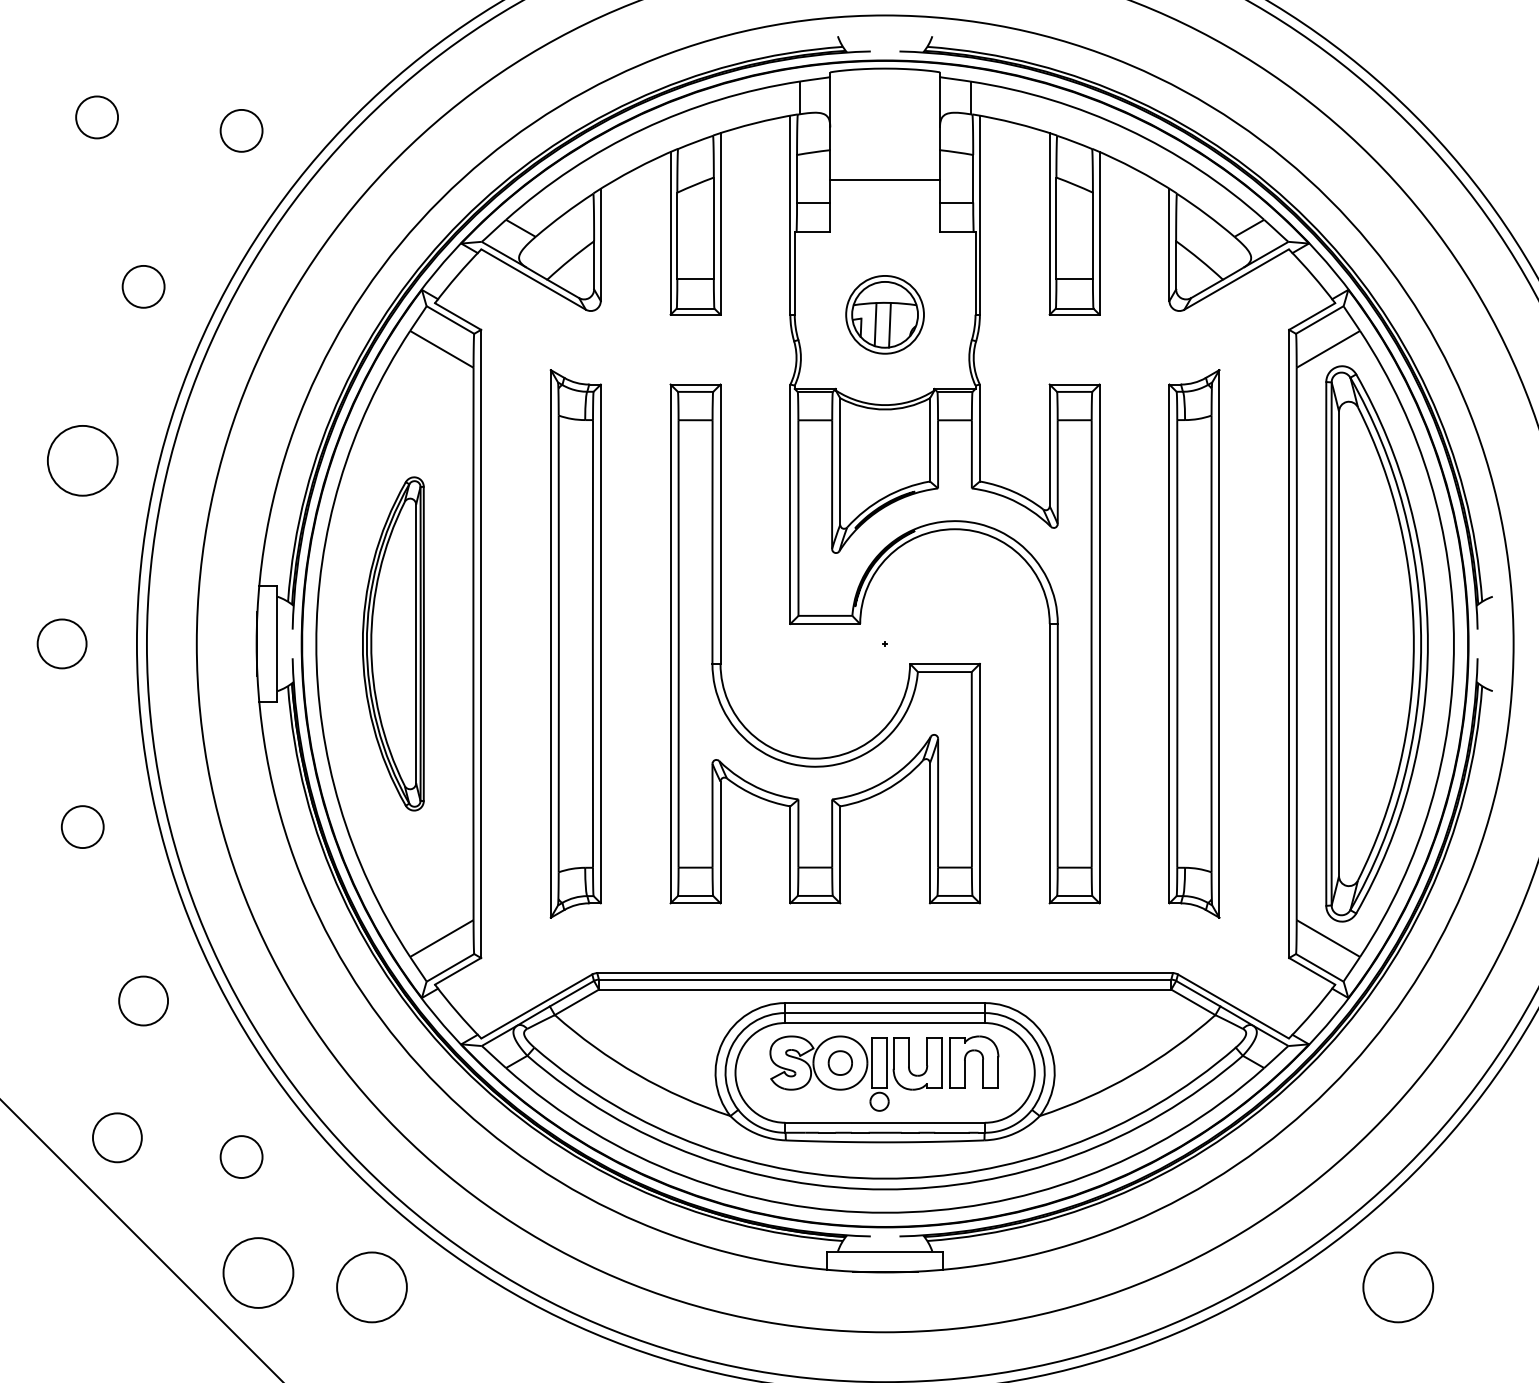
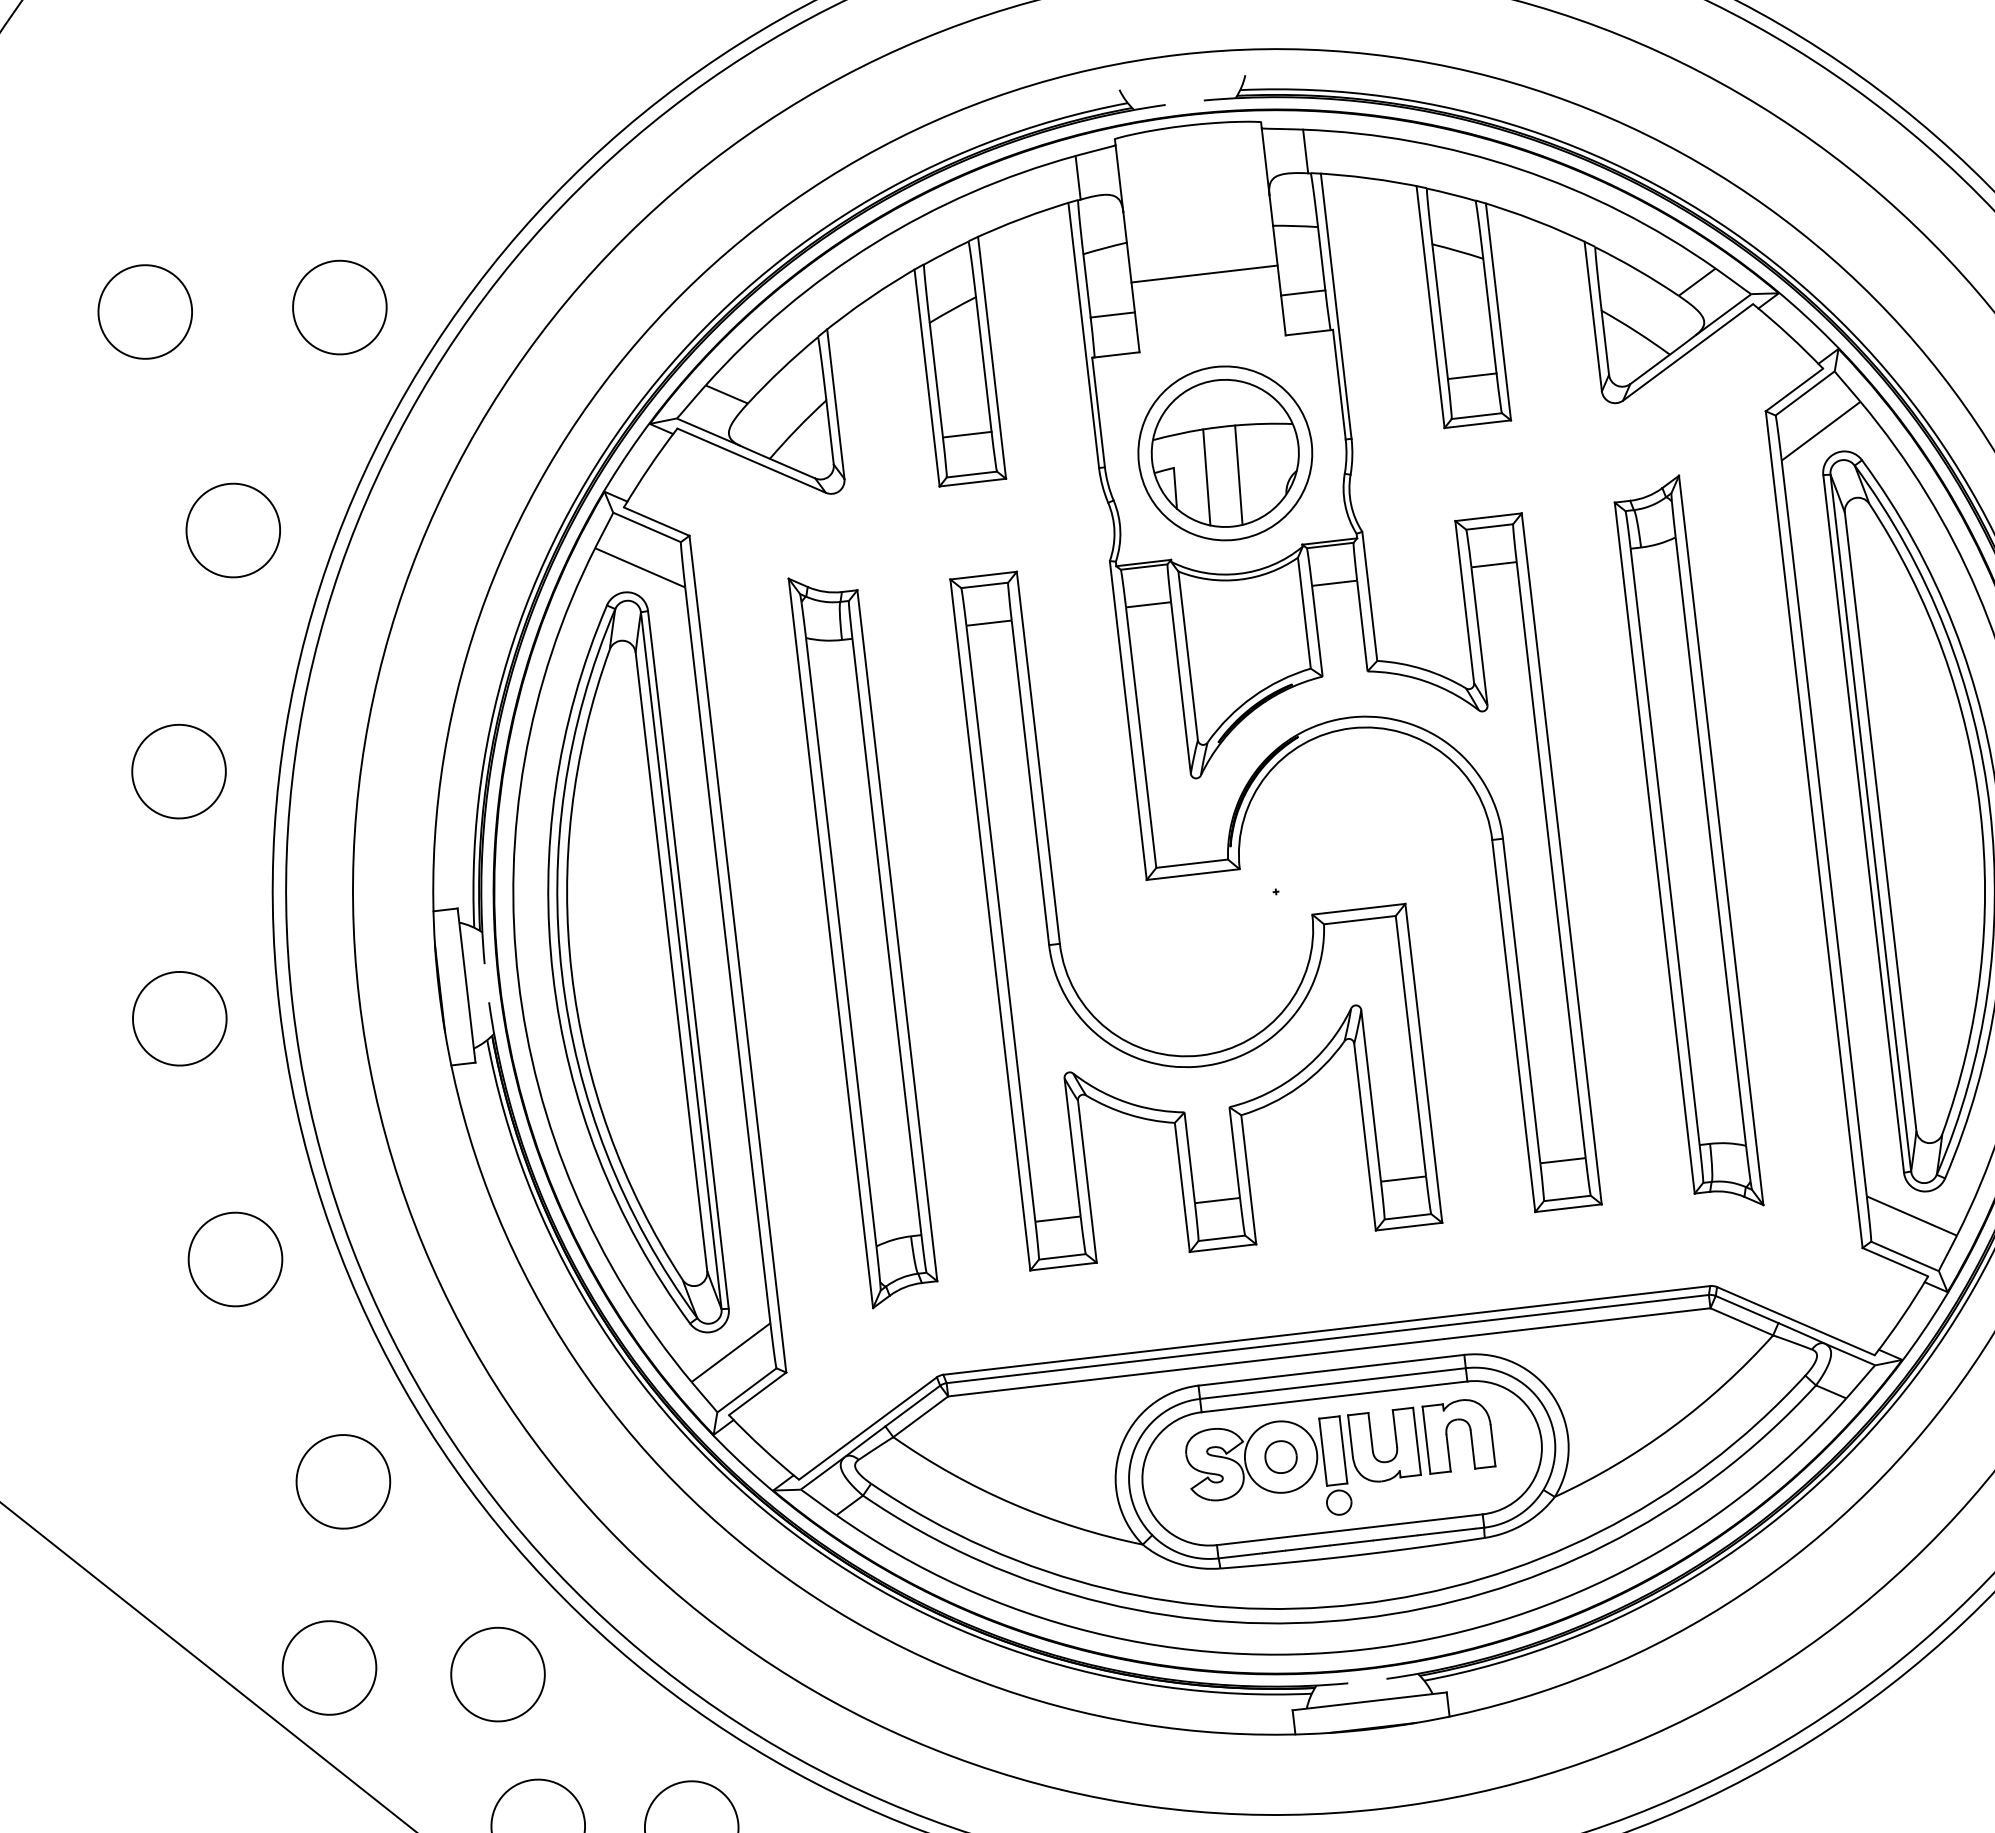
circle: (96, 117) -> (144, 312), size x1.67
circle: (241, 130) -> (339, 307), size x1.67
circle: (143, 286) -> (233, 530), size x1.67
part: (884, 314) -> (1224, 453), size x1.67
circle: (62, 643) -> (180, 1018), size x1.43
part: (393, 643) -> (621, 967), size x1.67
circle: (82, 827) -> (235, 1260), size x1.67
circle: (143, 1000) -> (343, 1481), size x1.43
circle: (117, 1137) -> (329, 1667), size x1.43
circle: (241, 1156) -> (497, 1673), size x1.67

